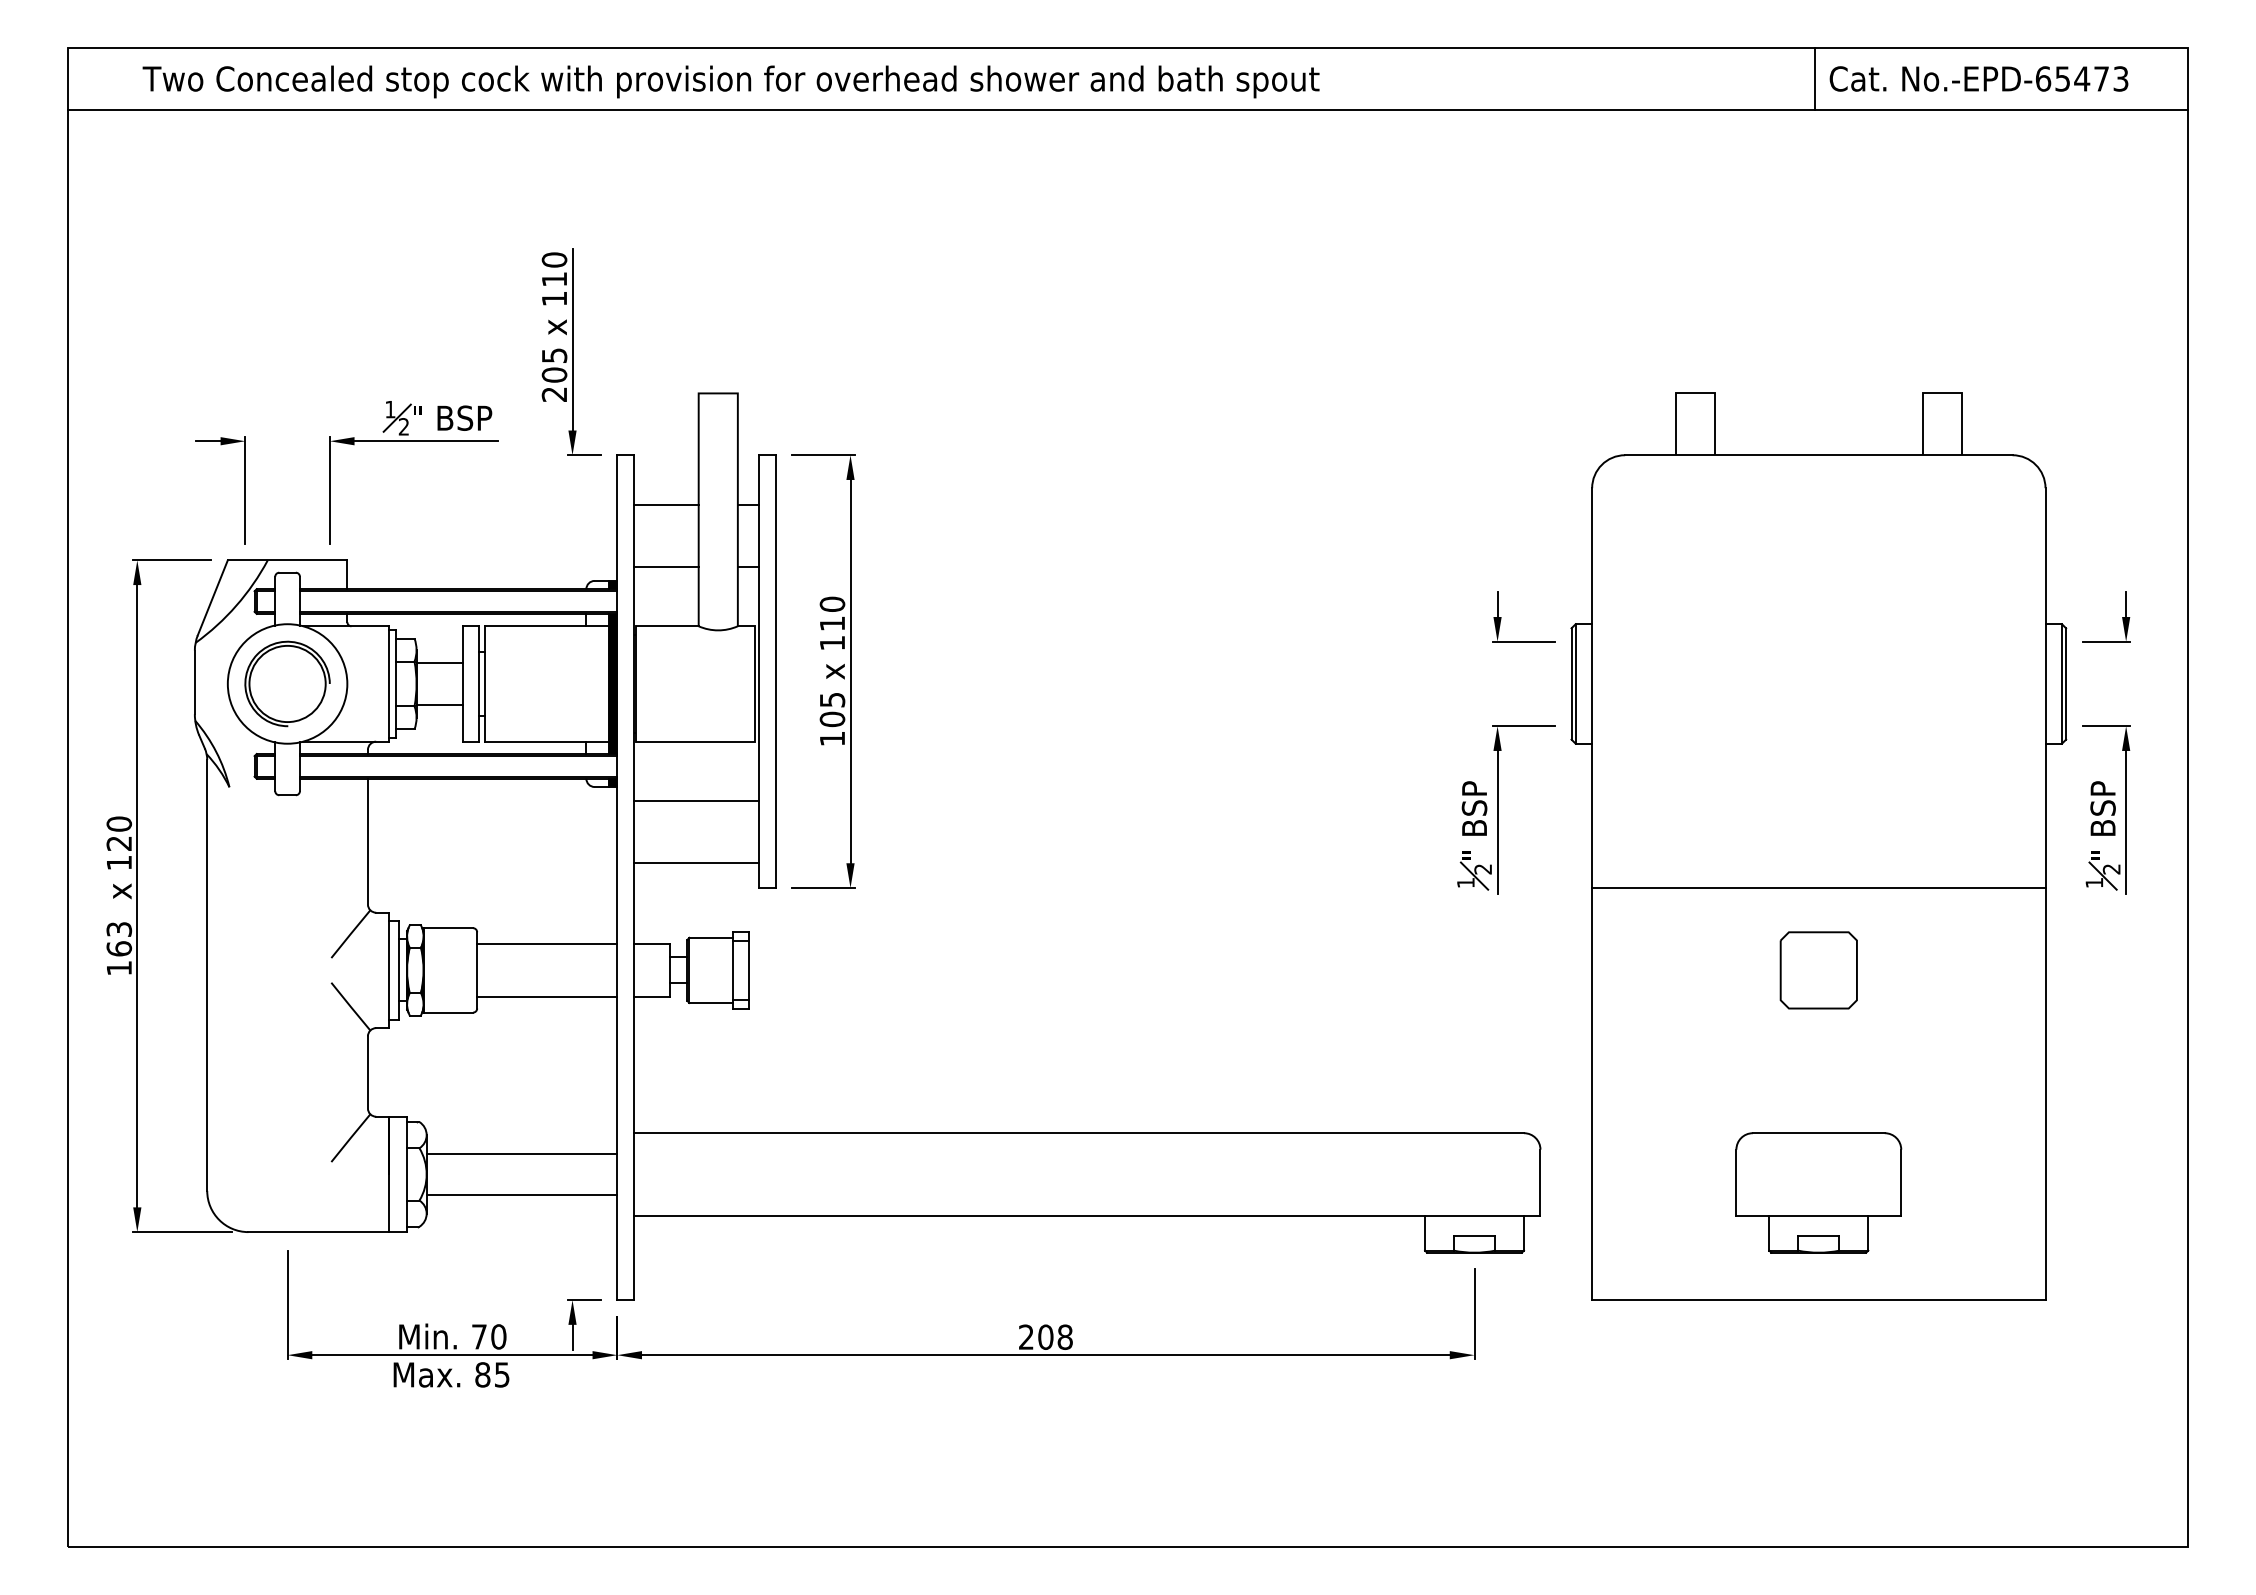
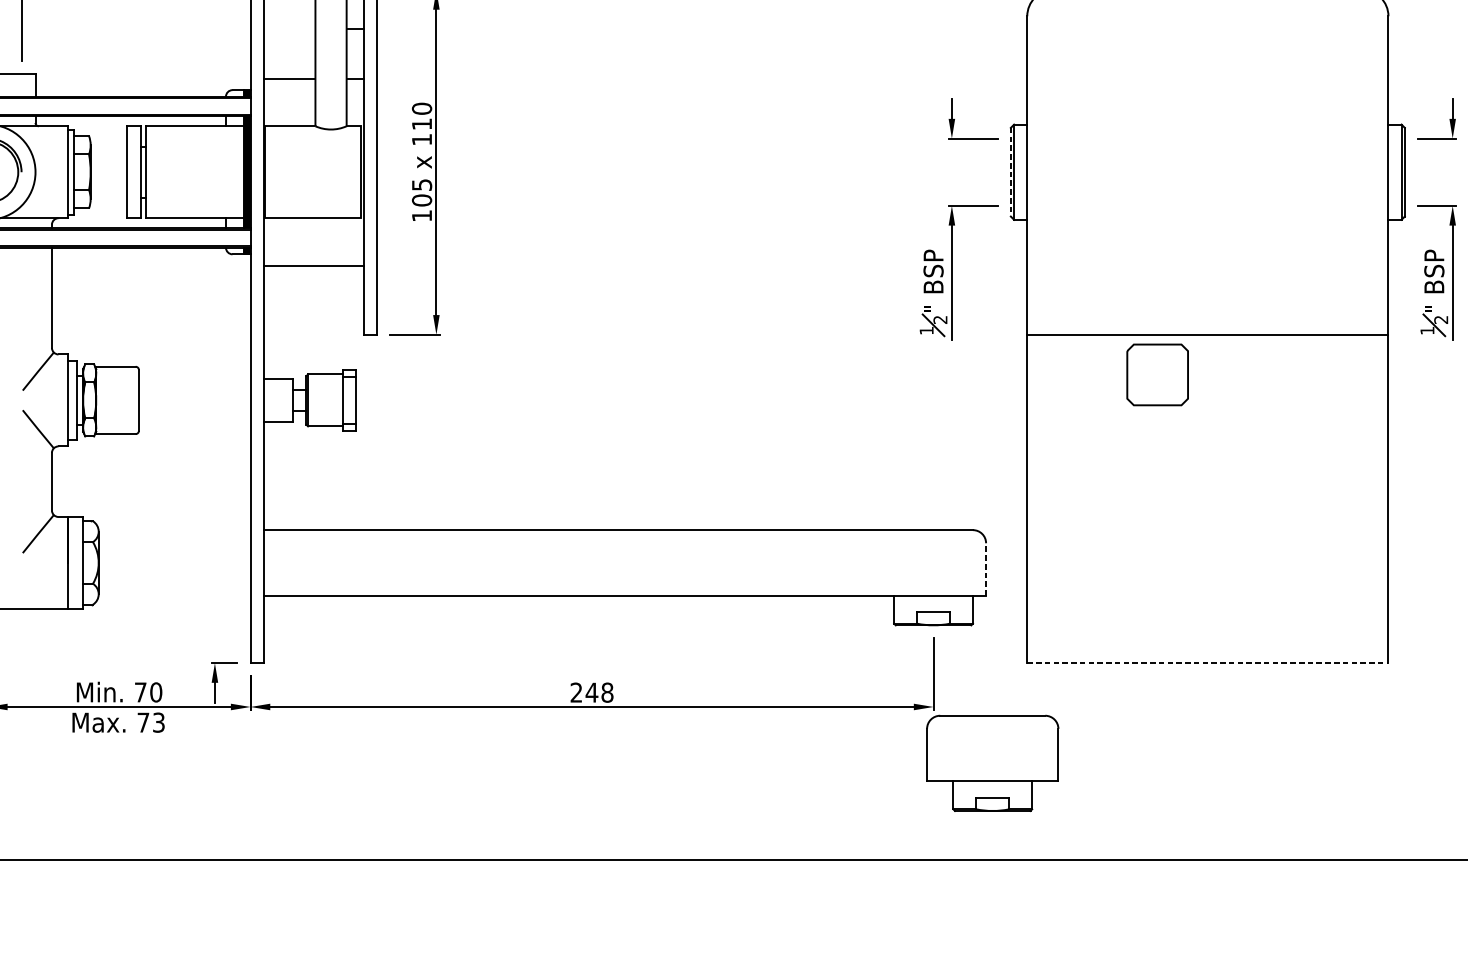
line: (665, 504) -> (289, 29), removed
line: (439, 663) -> (108, 155), removed
line: (1571, 683) -> (1010, 171), solid -> dashed
line: (439, 704) -> (108, 188), removed
line: (696, 863) -> (313, 315), removed
line: (547, 943) -> (194, 379), removed
part: (1818, 970) -> (1157, 375), moved
line: (547, 997) -> (194, 422), removed
line: (521, 1153) -> (174, 546), removed
line: (1540, 1182) -> (986, 569), solid -> dashed
part: (1818, 1192) -> (992, 763), moved
line: (521, 1195) -> (174, 579), removed
line: (1818, 1300) -> (1207, 663), solid -> dashed
text: (1045, 1336) -> (591, 692), 208 -> 248
text: (492, 1374) -> (151, 722), 85 -> 73

